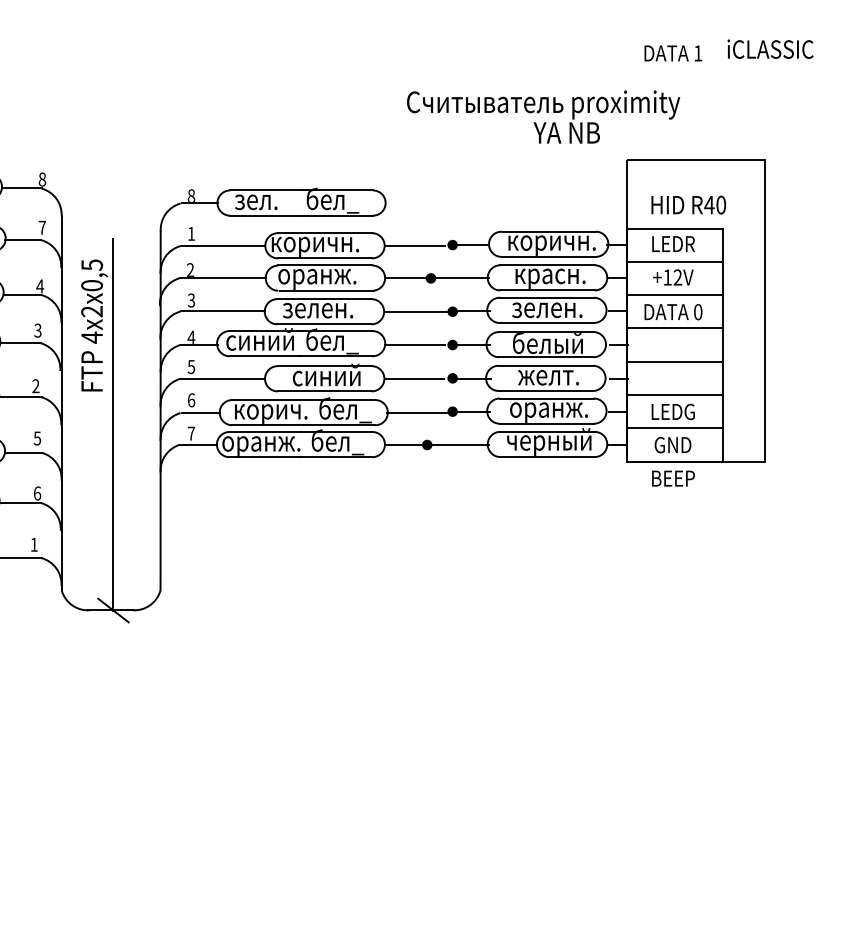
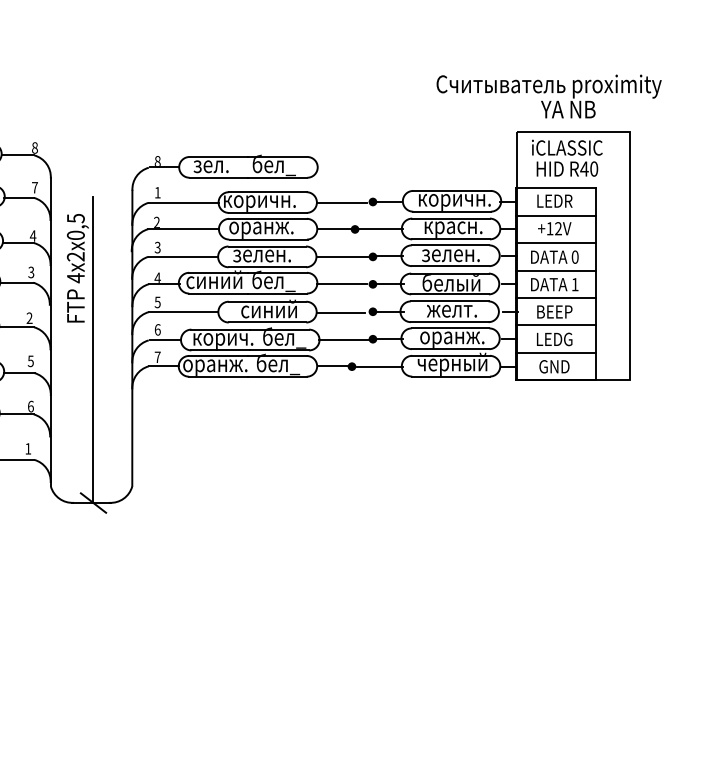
text: (770, 48) -> (567, 147), moved
text: (673, 53) -> (554, 284), moved
text: (543, 116) -> (549, 96), moved
text: (673, 478) -> (554, 311), moved

